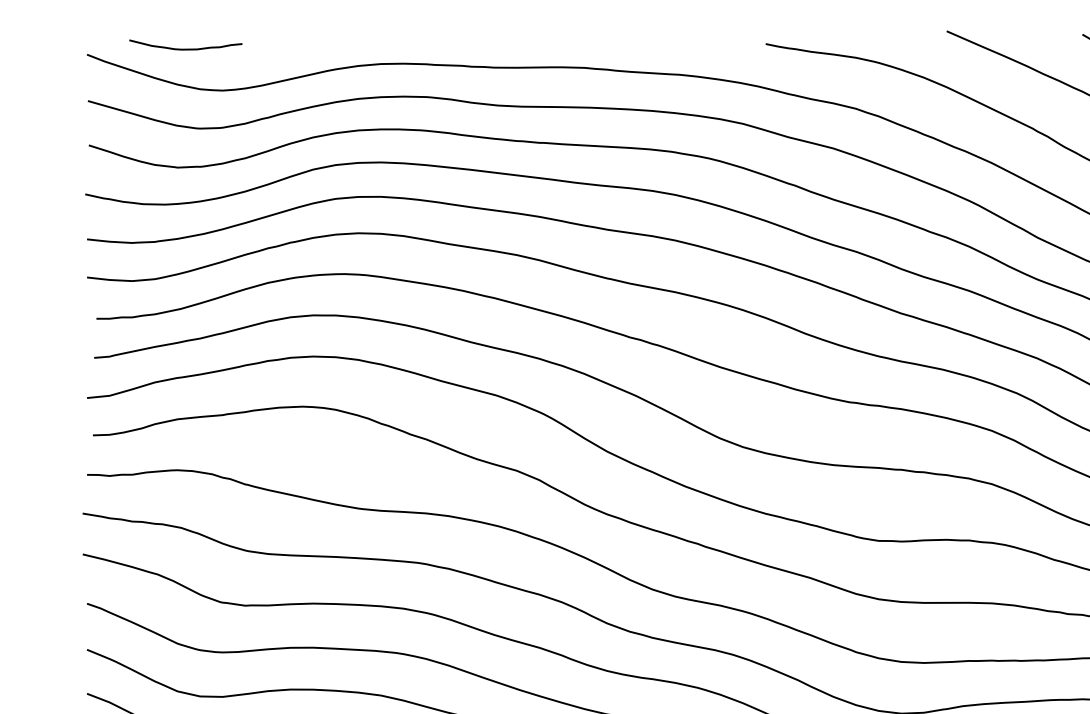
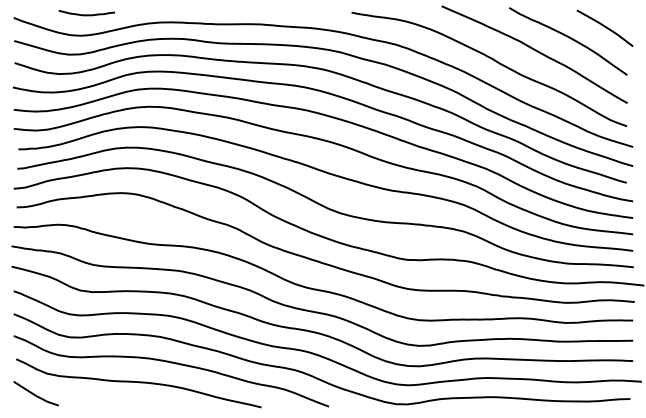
curve: (184, 47) -> (86, 14), moved

